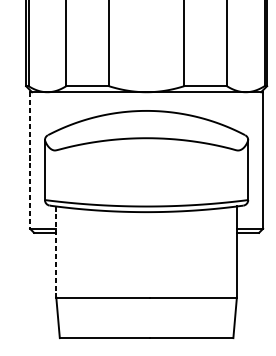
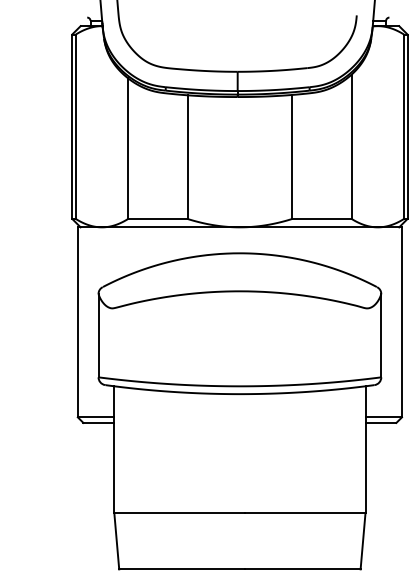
line: (29, 160) -> (77, 322), dashed -> solid
line: (56, 252) -> (114, 450), dashed -> solid

